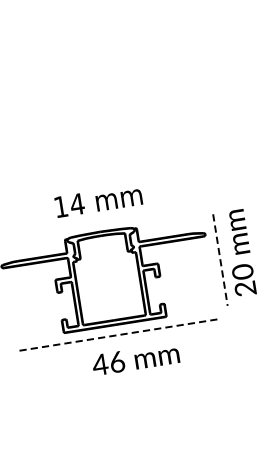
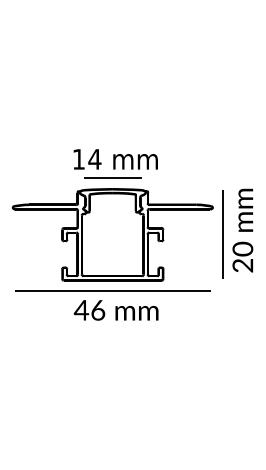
line: (98, 219) -> (112, 177), added
line: (220, 260) -> (223, 234), dashed -> solid
line: (116, 335) -> (112, 290), dashed -> solid
text: (135, 359) -> (115, 310), moved

